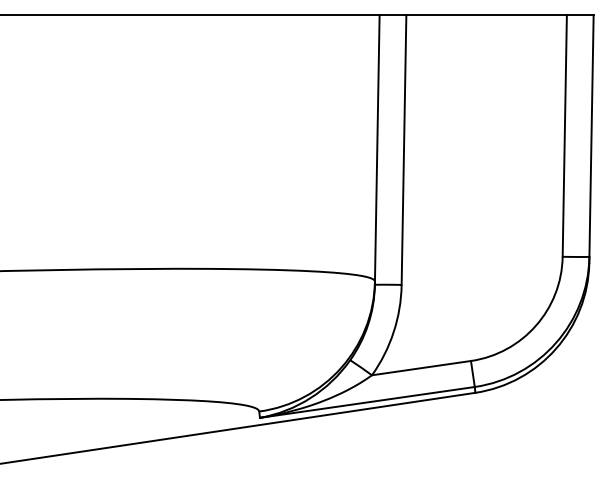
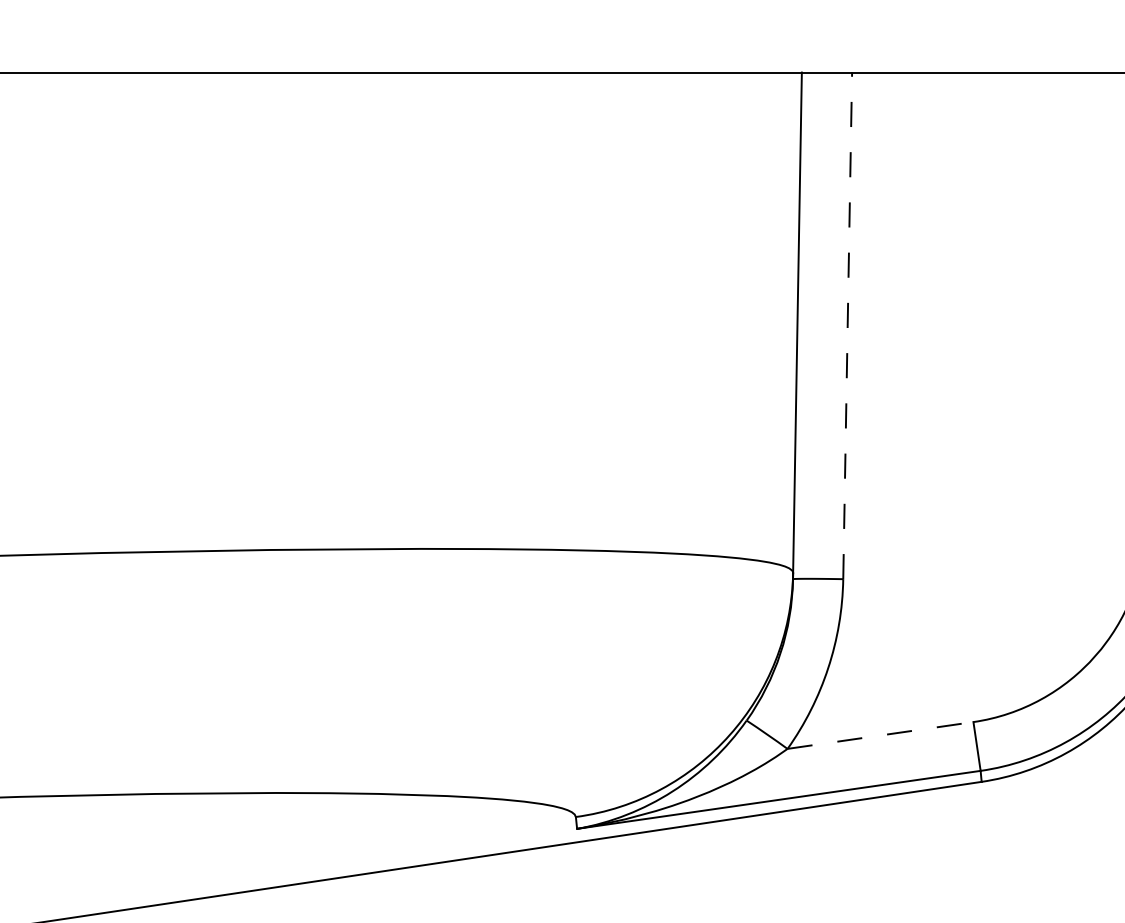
line: (404, 150) -> (848, 326), solid -> dashed
line: (421, 368) -> (880, 736), solid -> dashed

